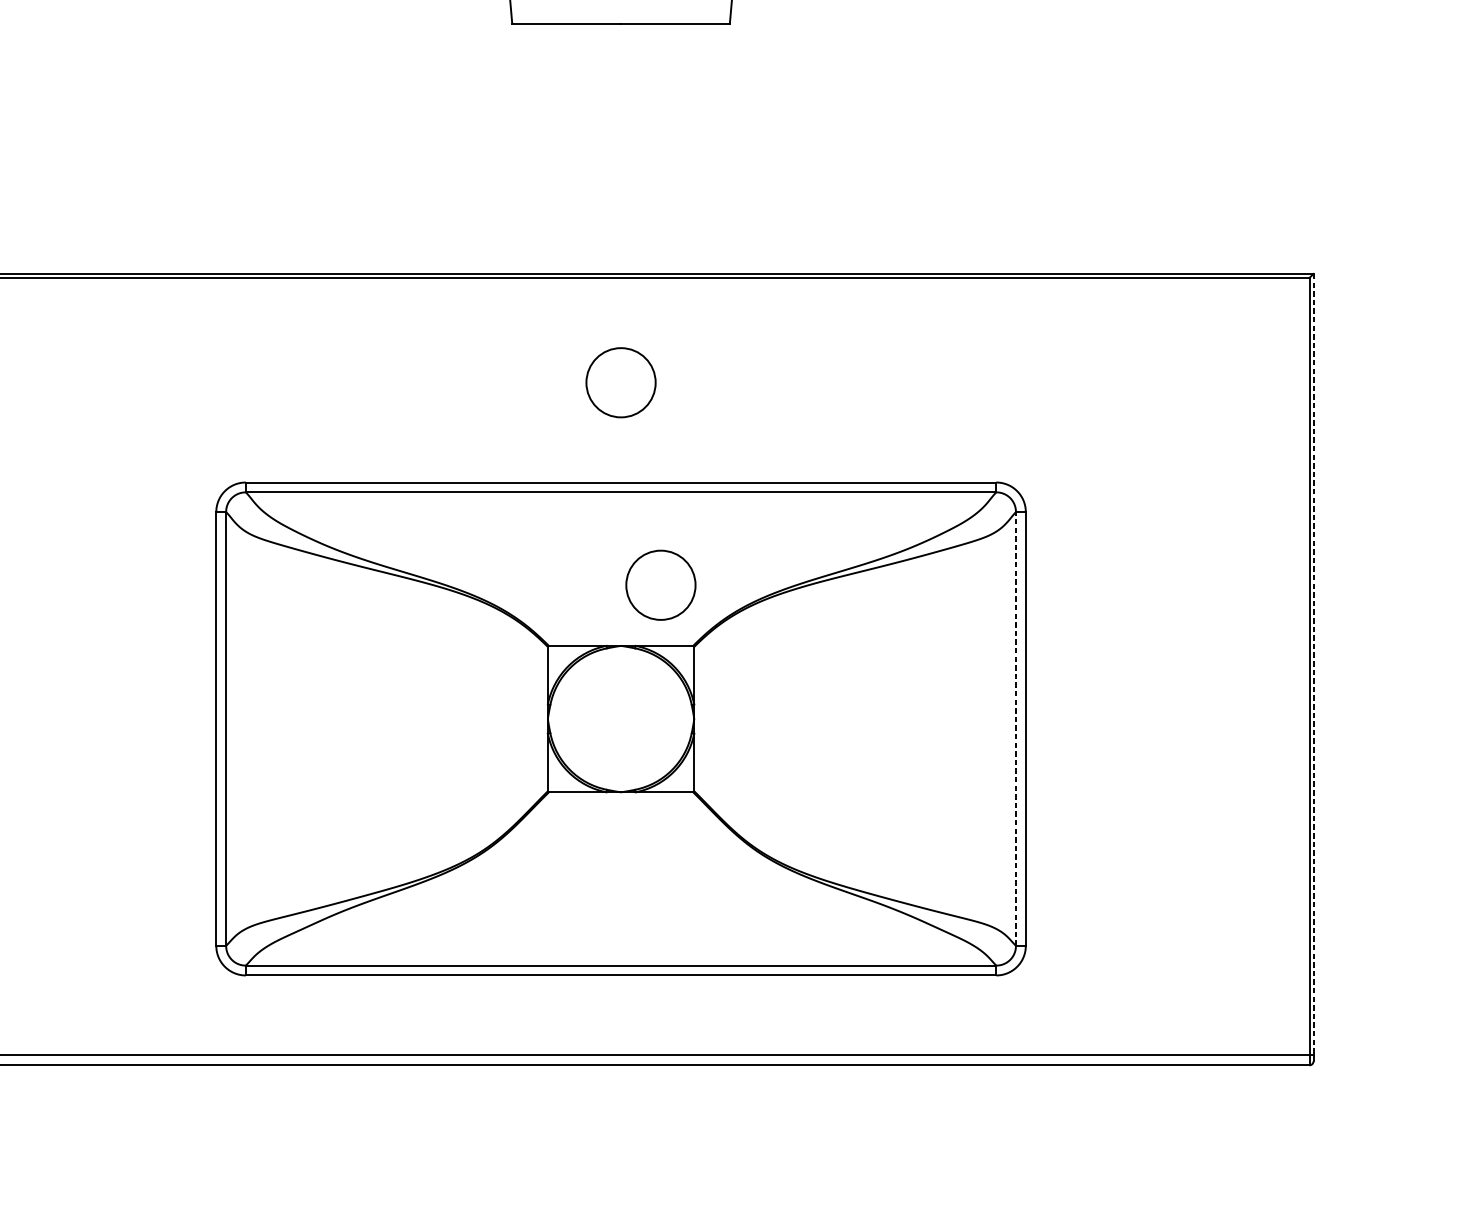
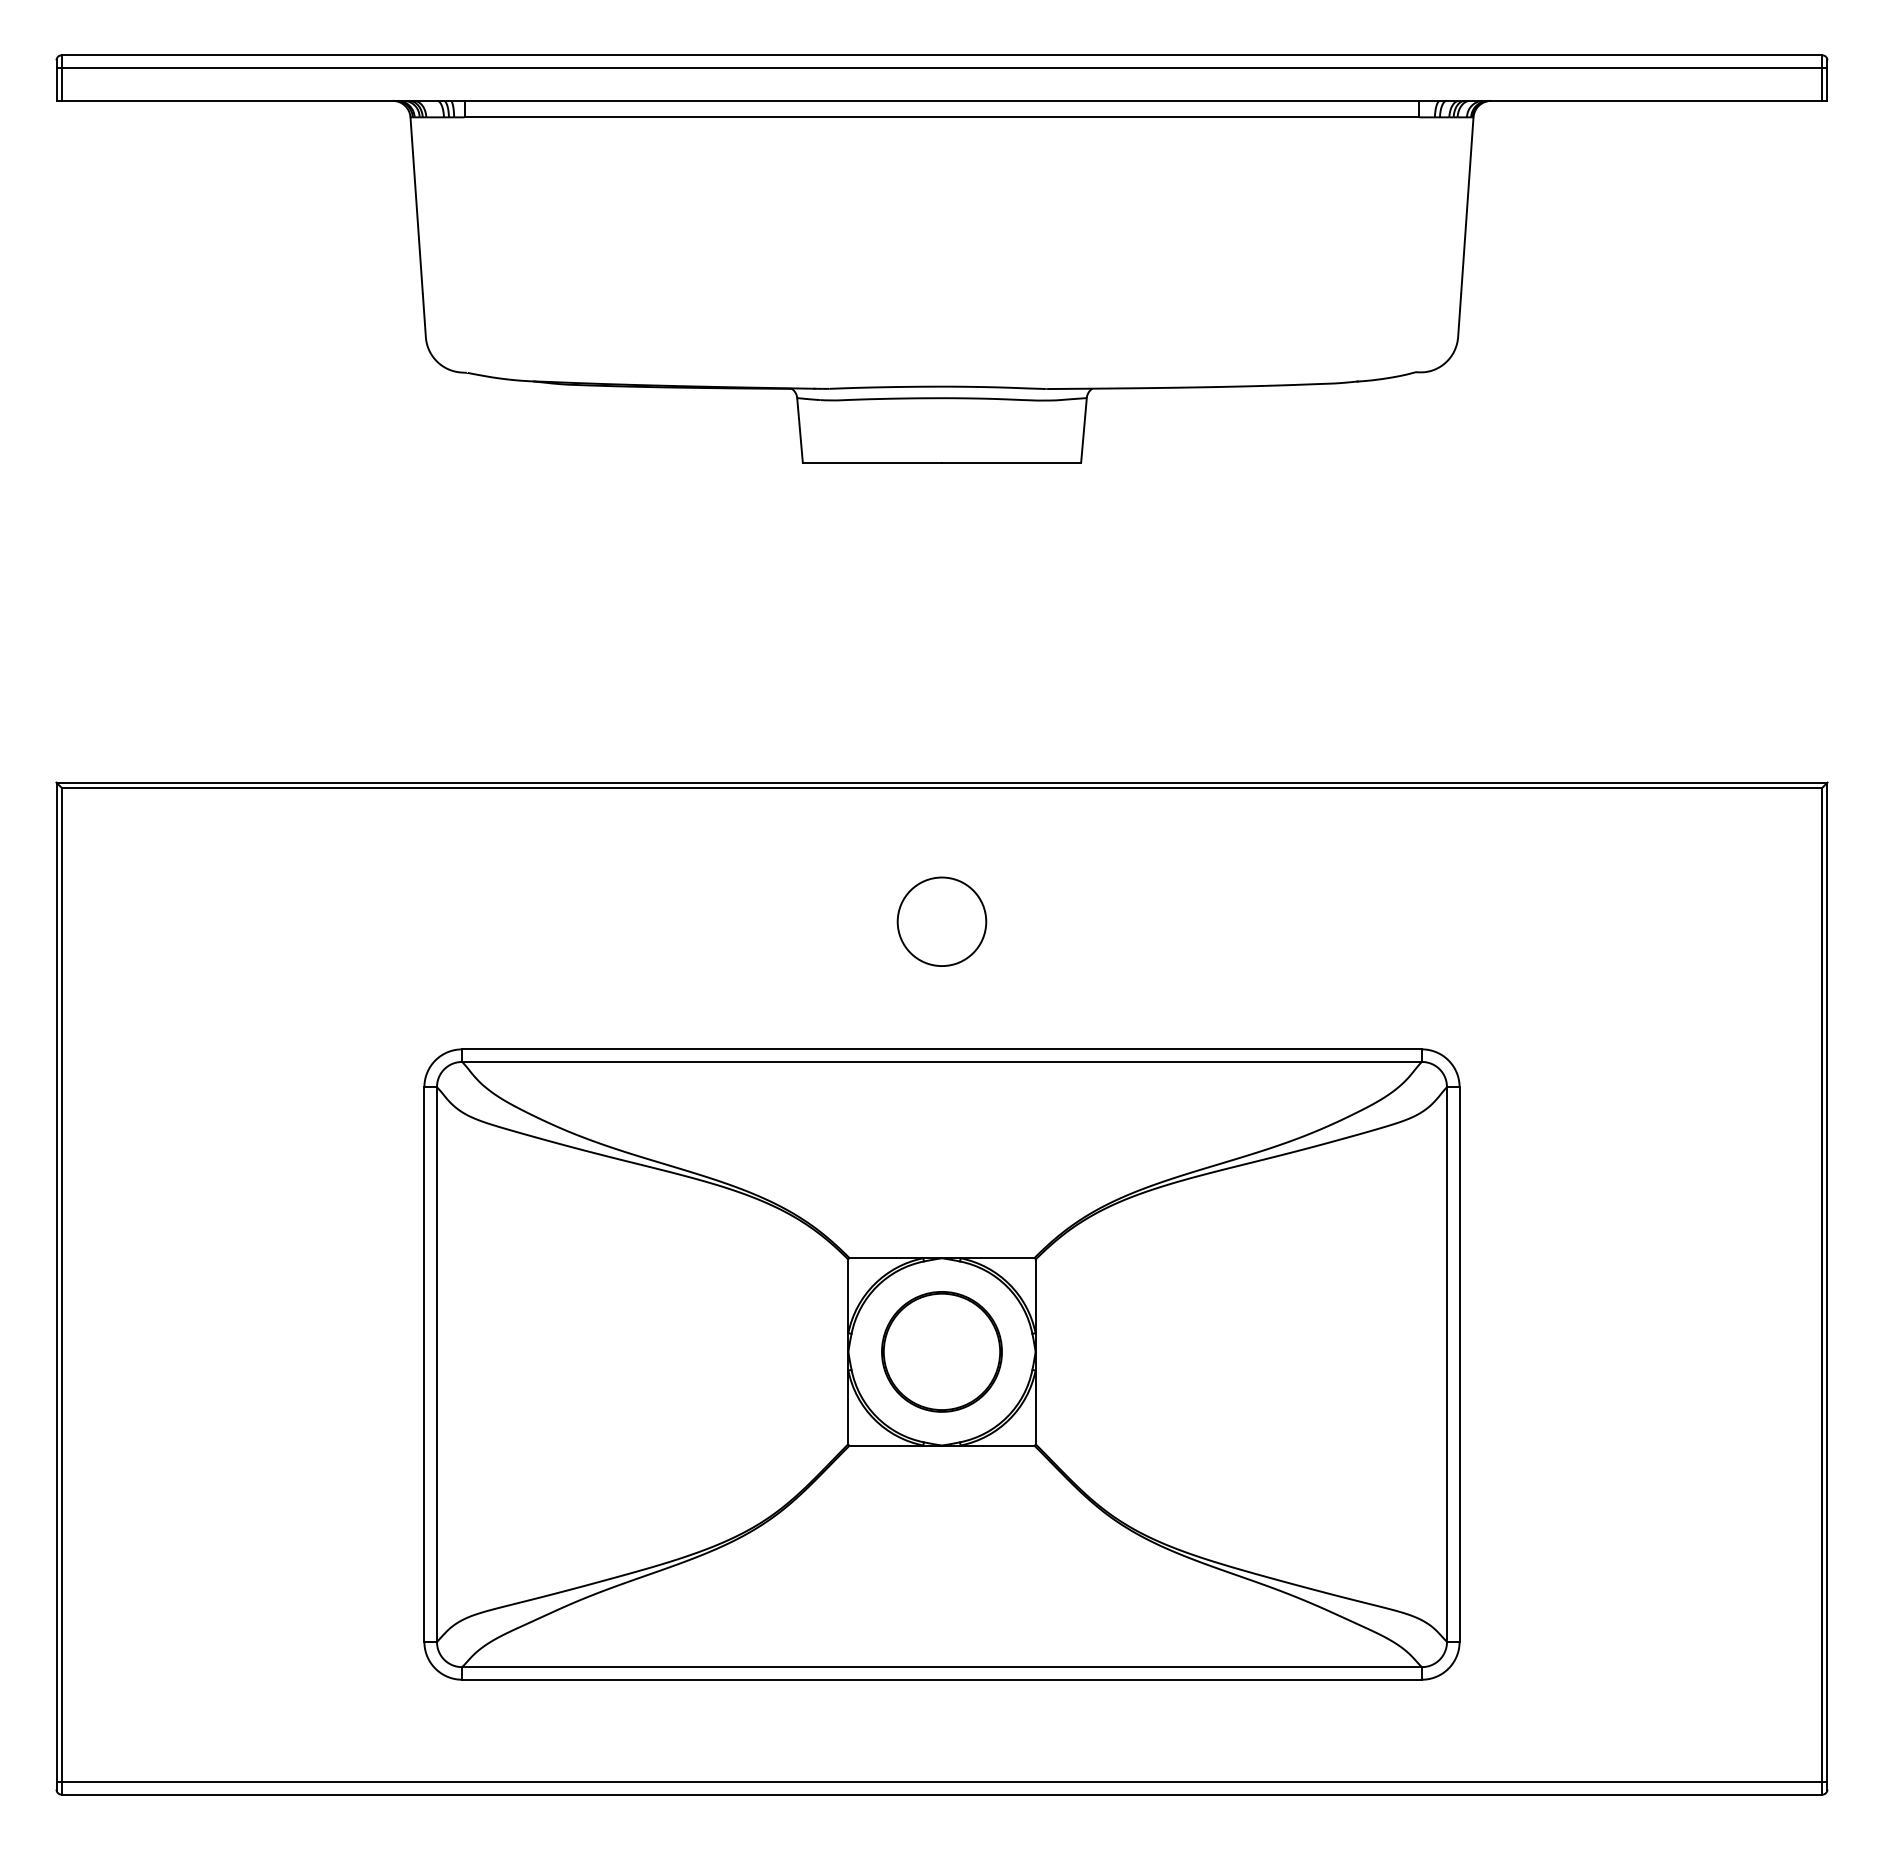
circle: (660, 585) -> (992, 1180), removed
line: (1313, 664) -> (1827, 1282), dashed -> solid
part: (620, 718) -> (941, 1351), added
line: (1015, 728) -> (1446, 1364), dashed -> solid

